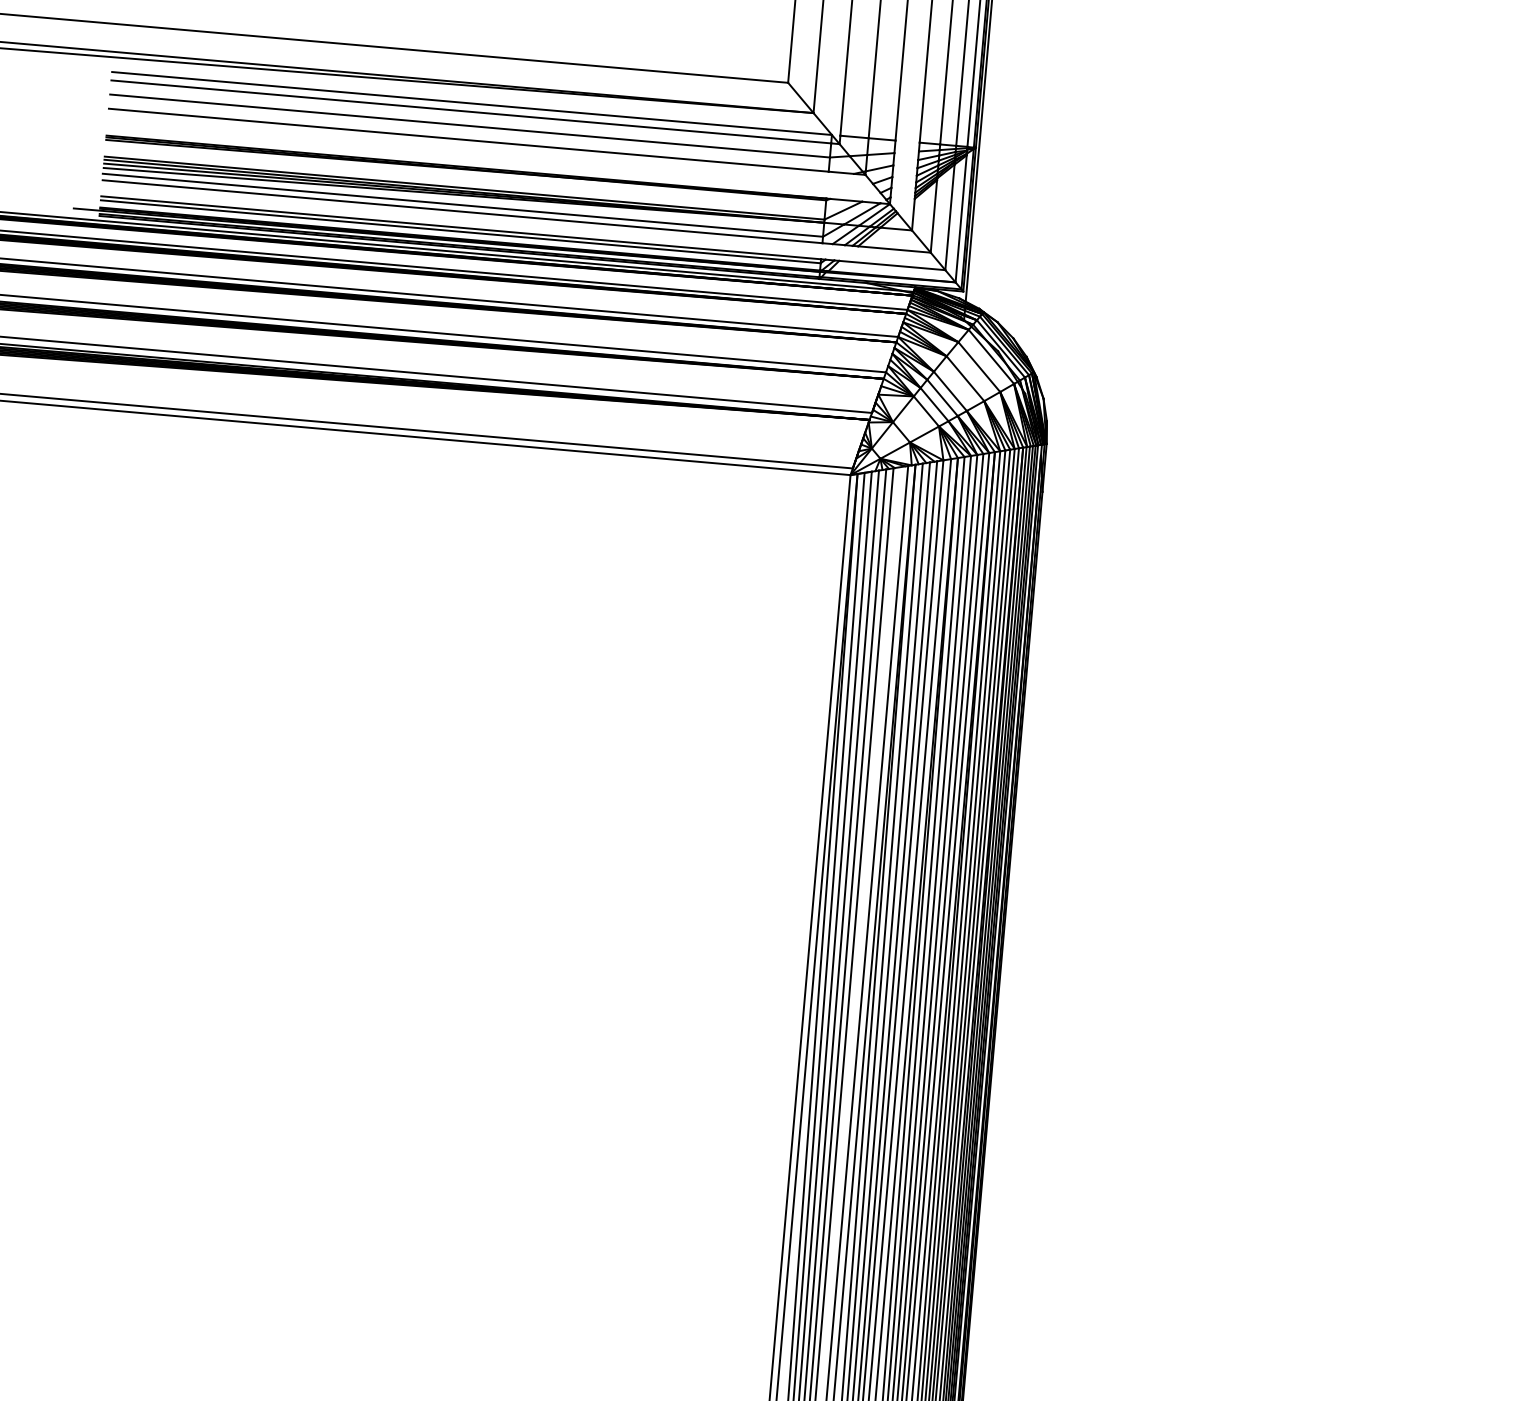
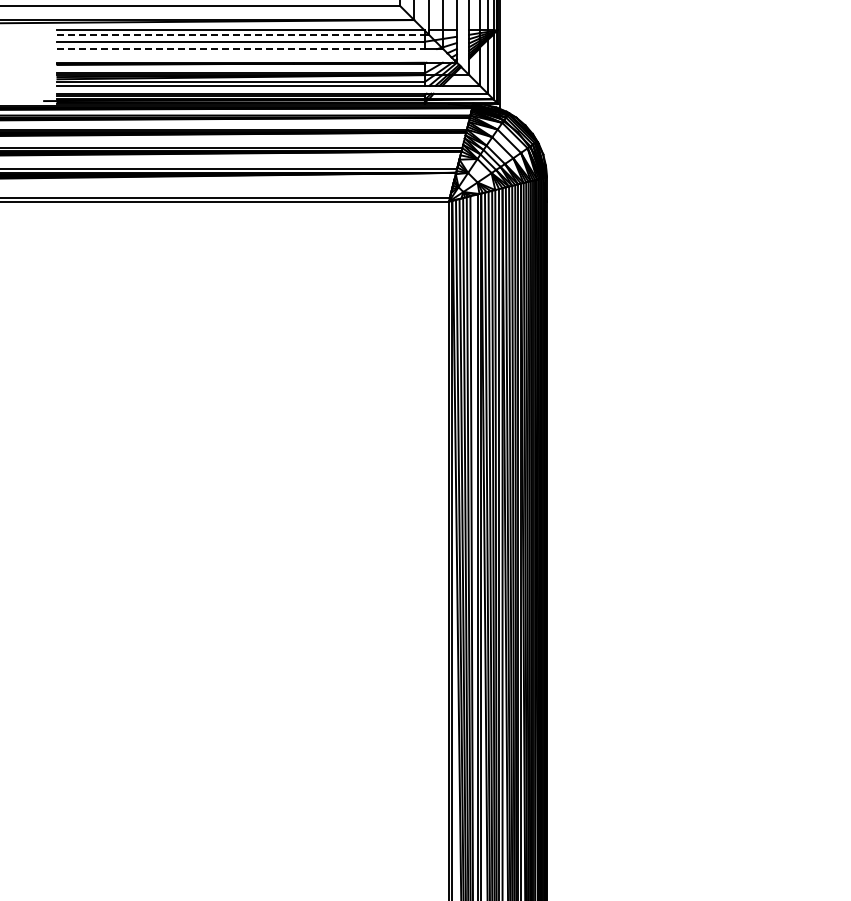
line: (470, 111) -> (240, 34), solid -> dashed
line: (467, 140) -> (240, 49), solid -> dashed

